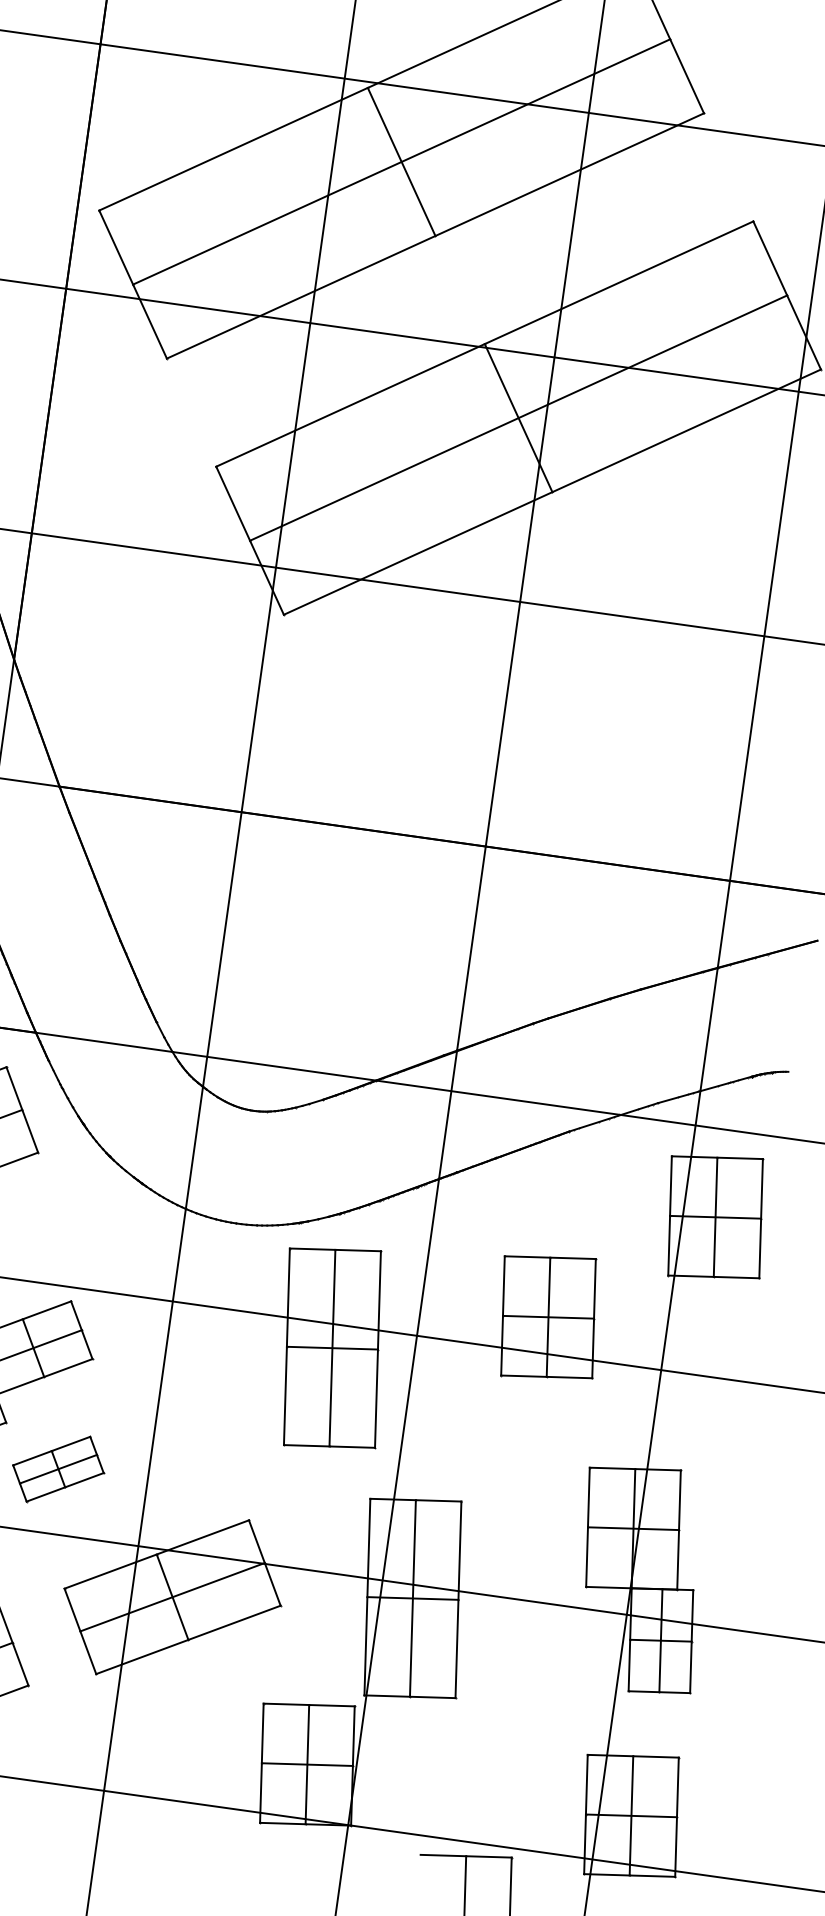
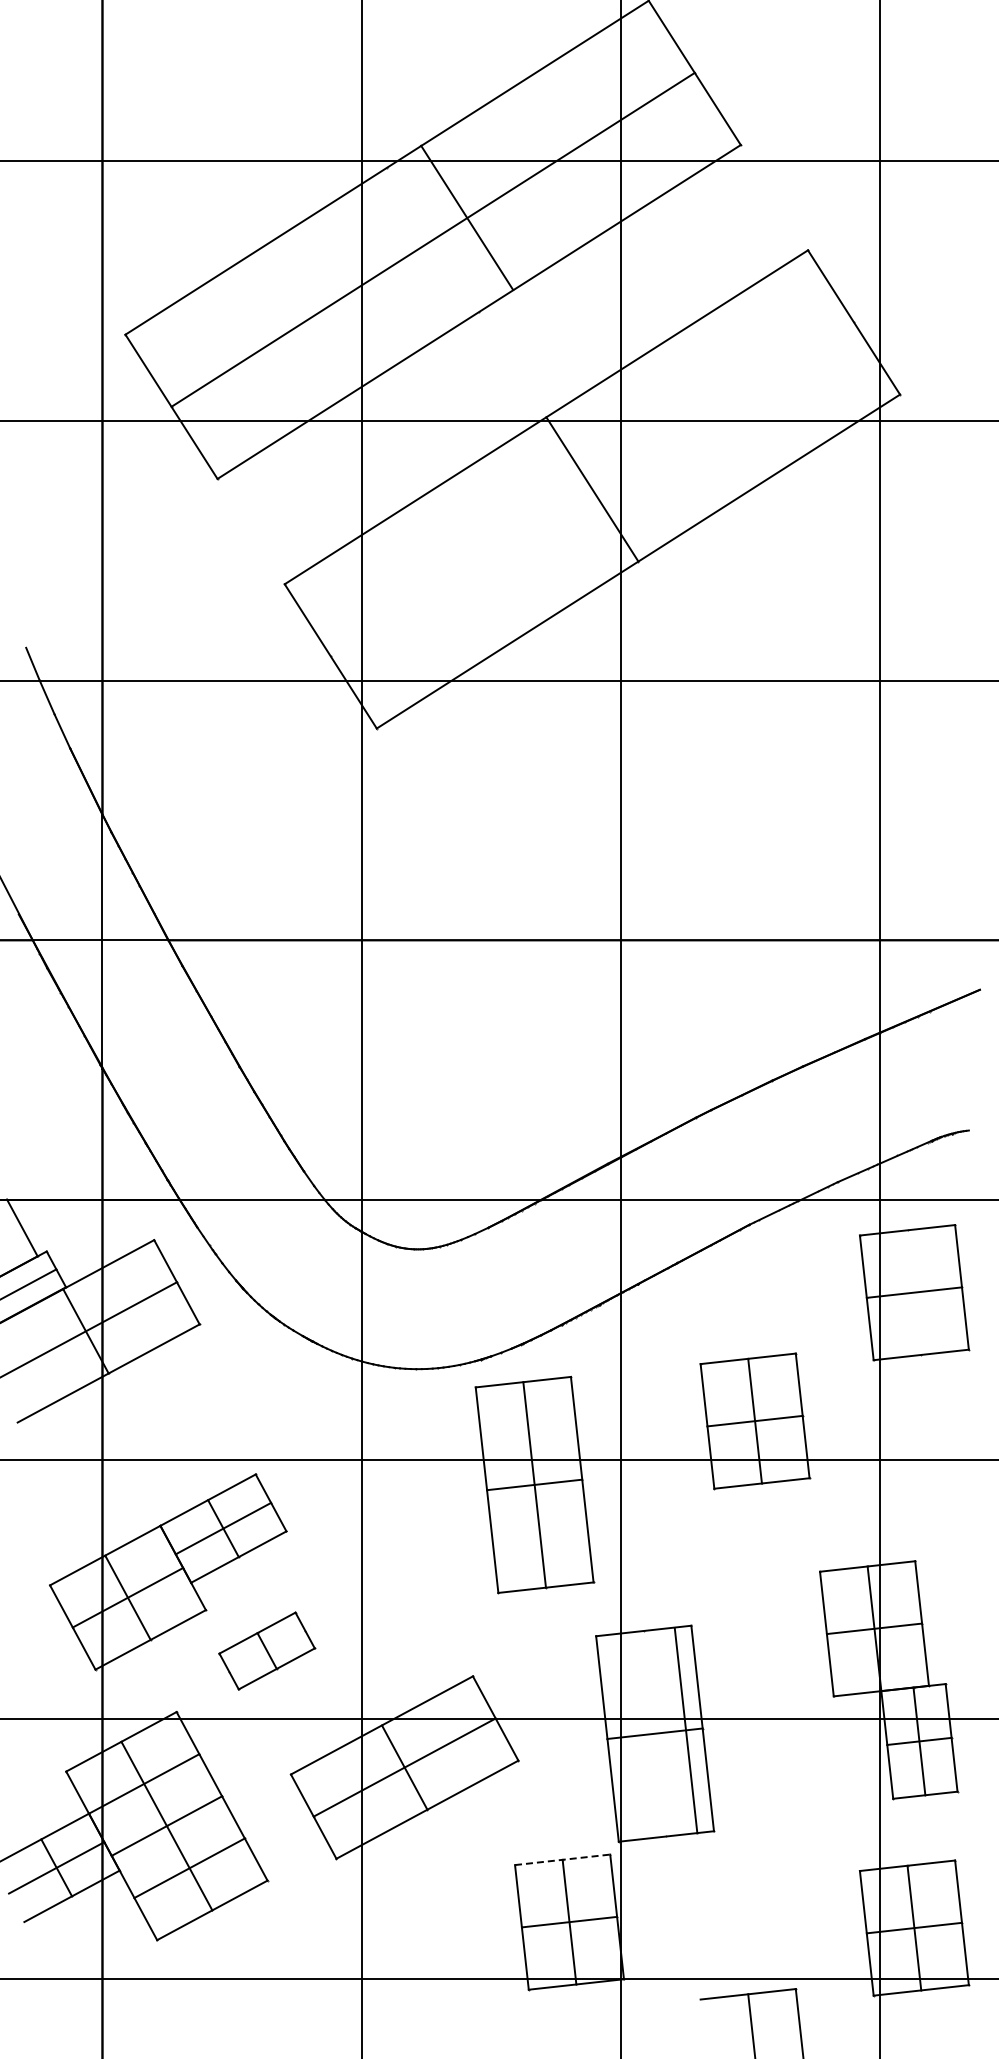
line: (402, 161) -> (467, 217), moved
line: (518, 418) -> (592, 489), removed
line: (715, 1217) -> (914, 1292), removed
line: (58, 1468) -> (267, 1650), removed
line: (412, 1598) -> (685, 1730), moved
line: (309, 1704) -> (562, 1859), solid -> dashed

